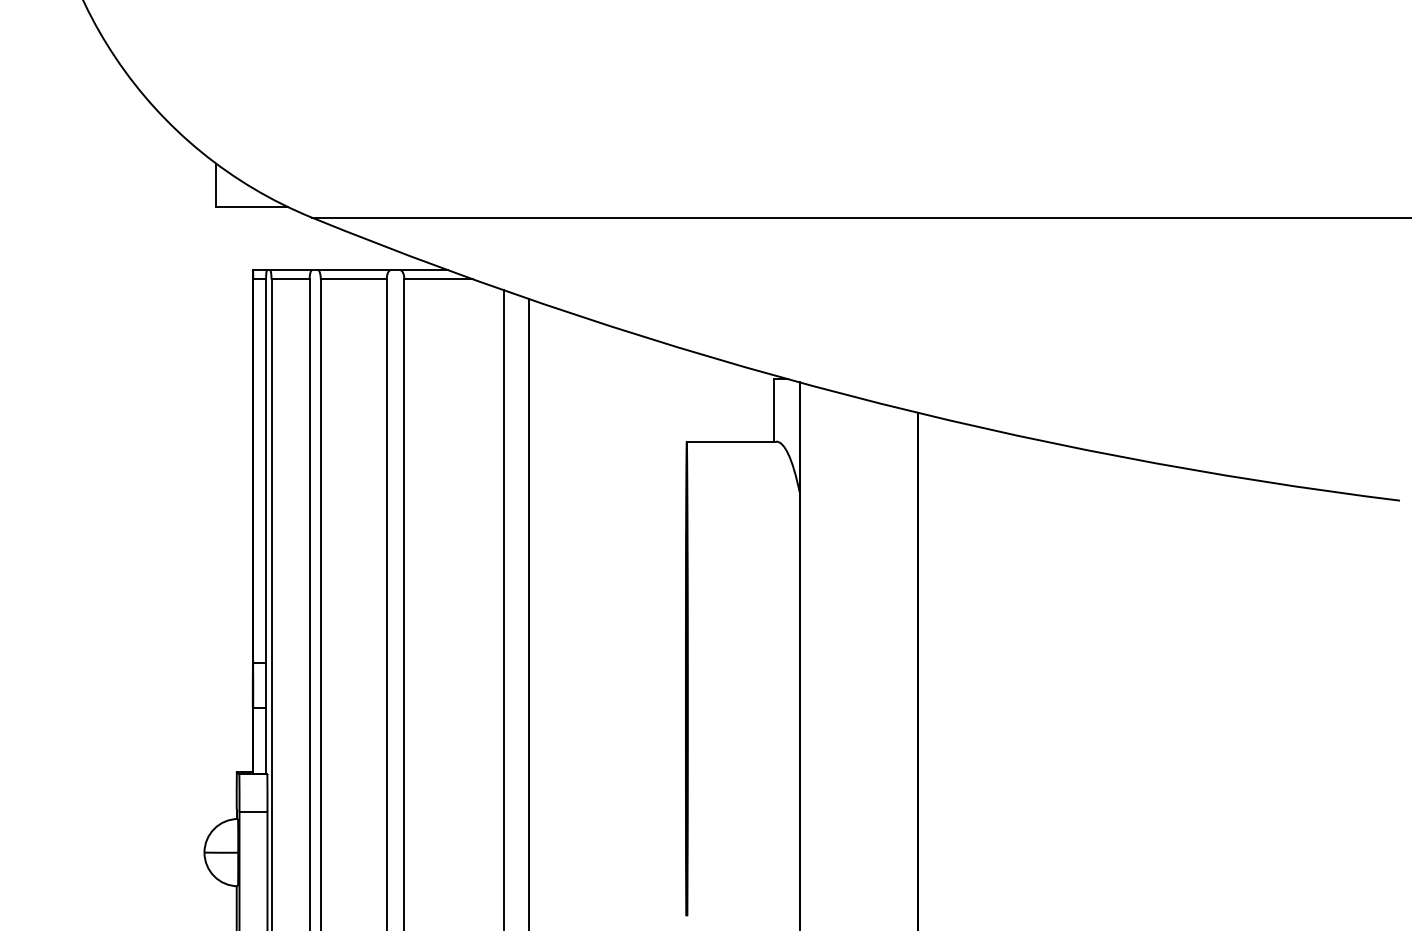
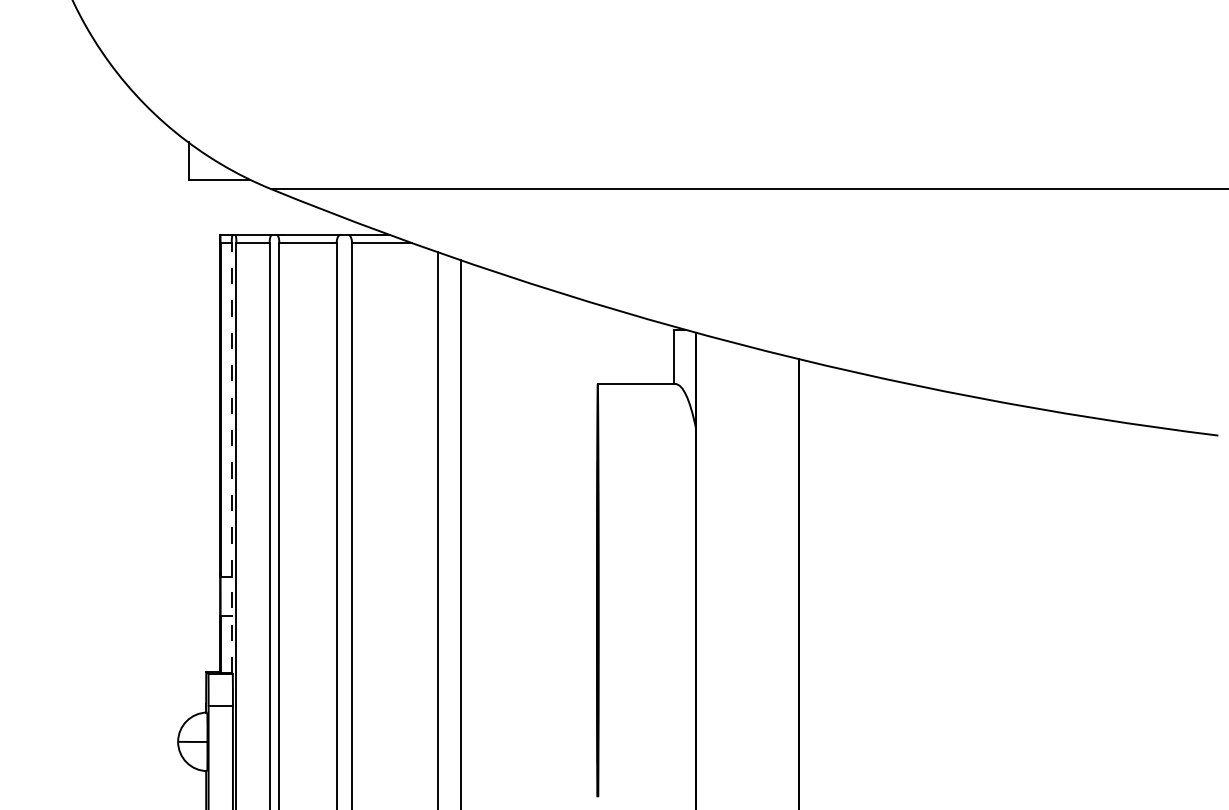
line: (266, 526) -> (232, 458), solid -> dashed

